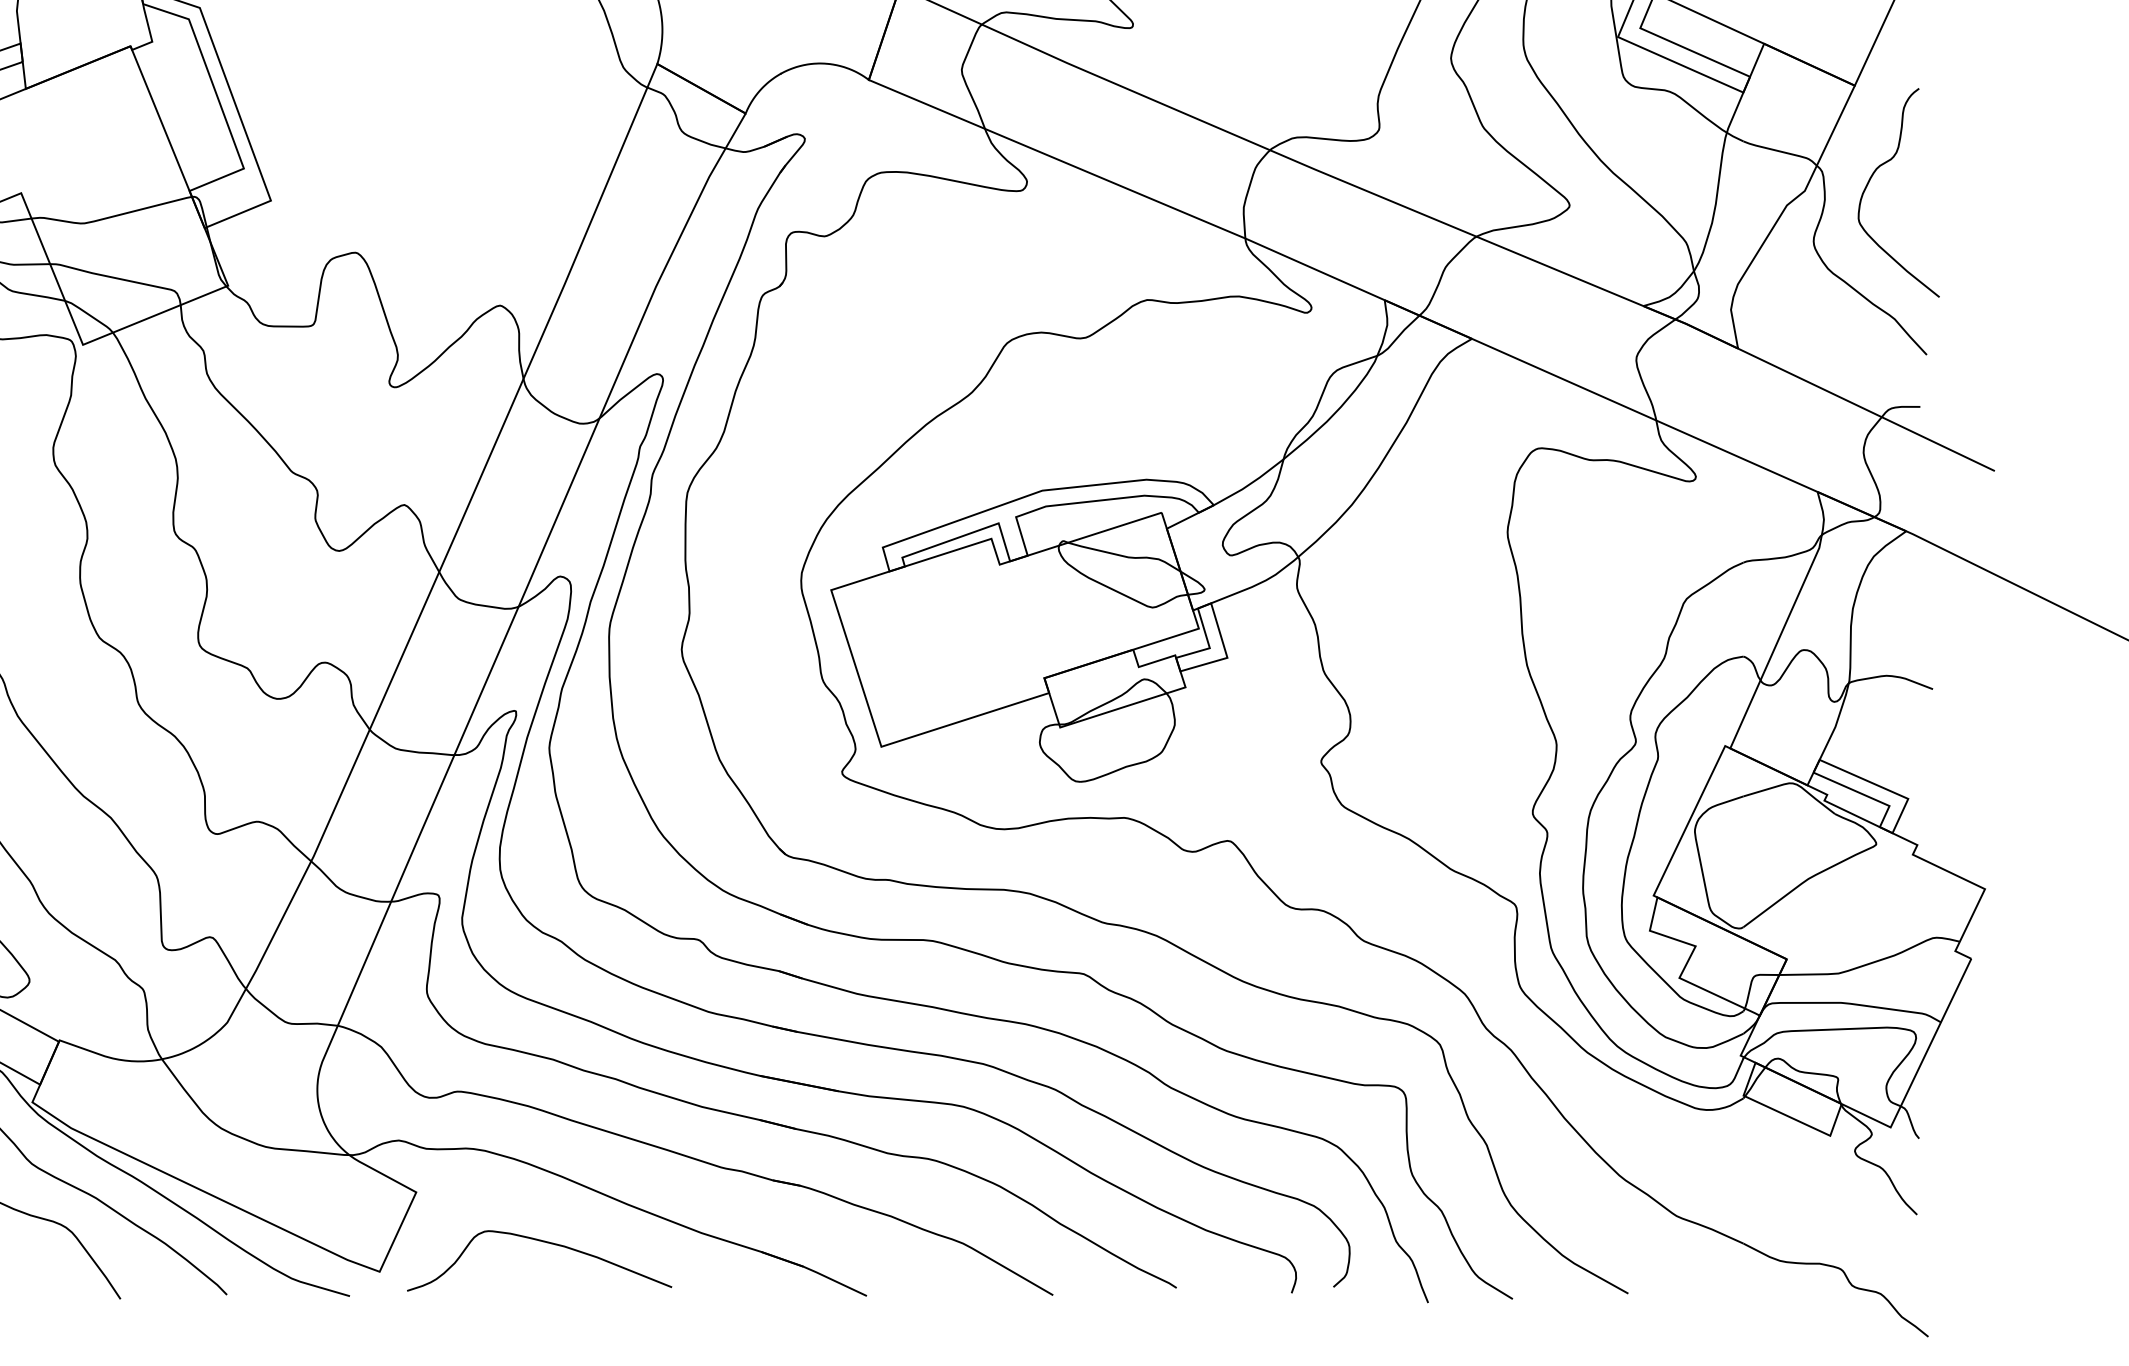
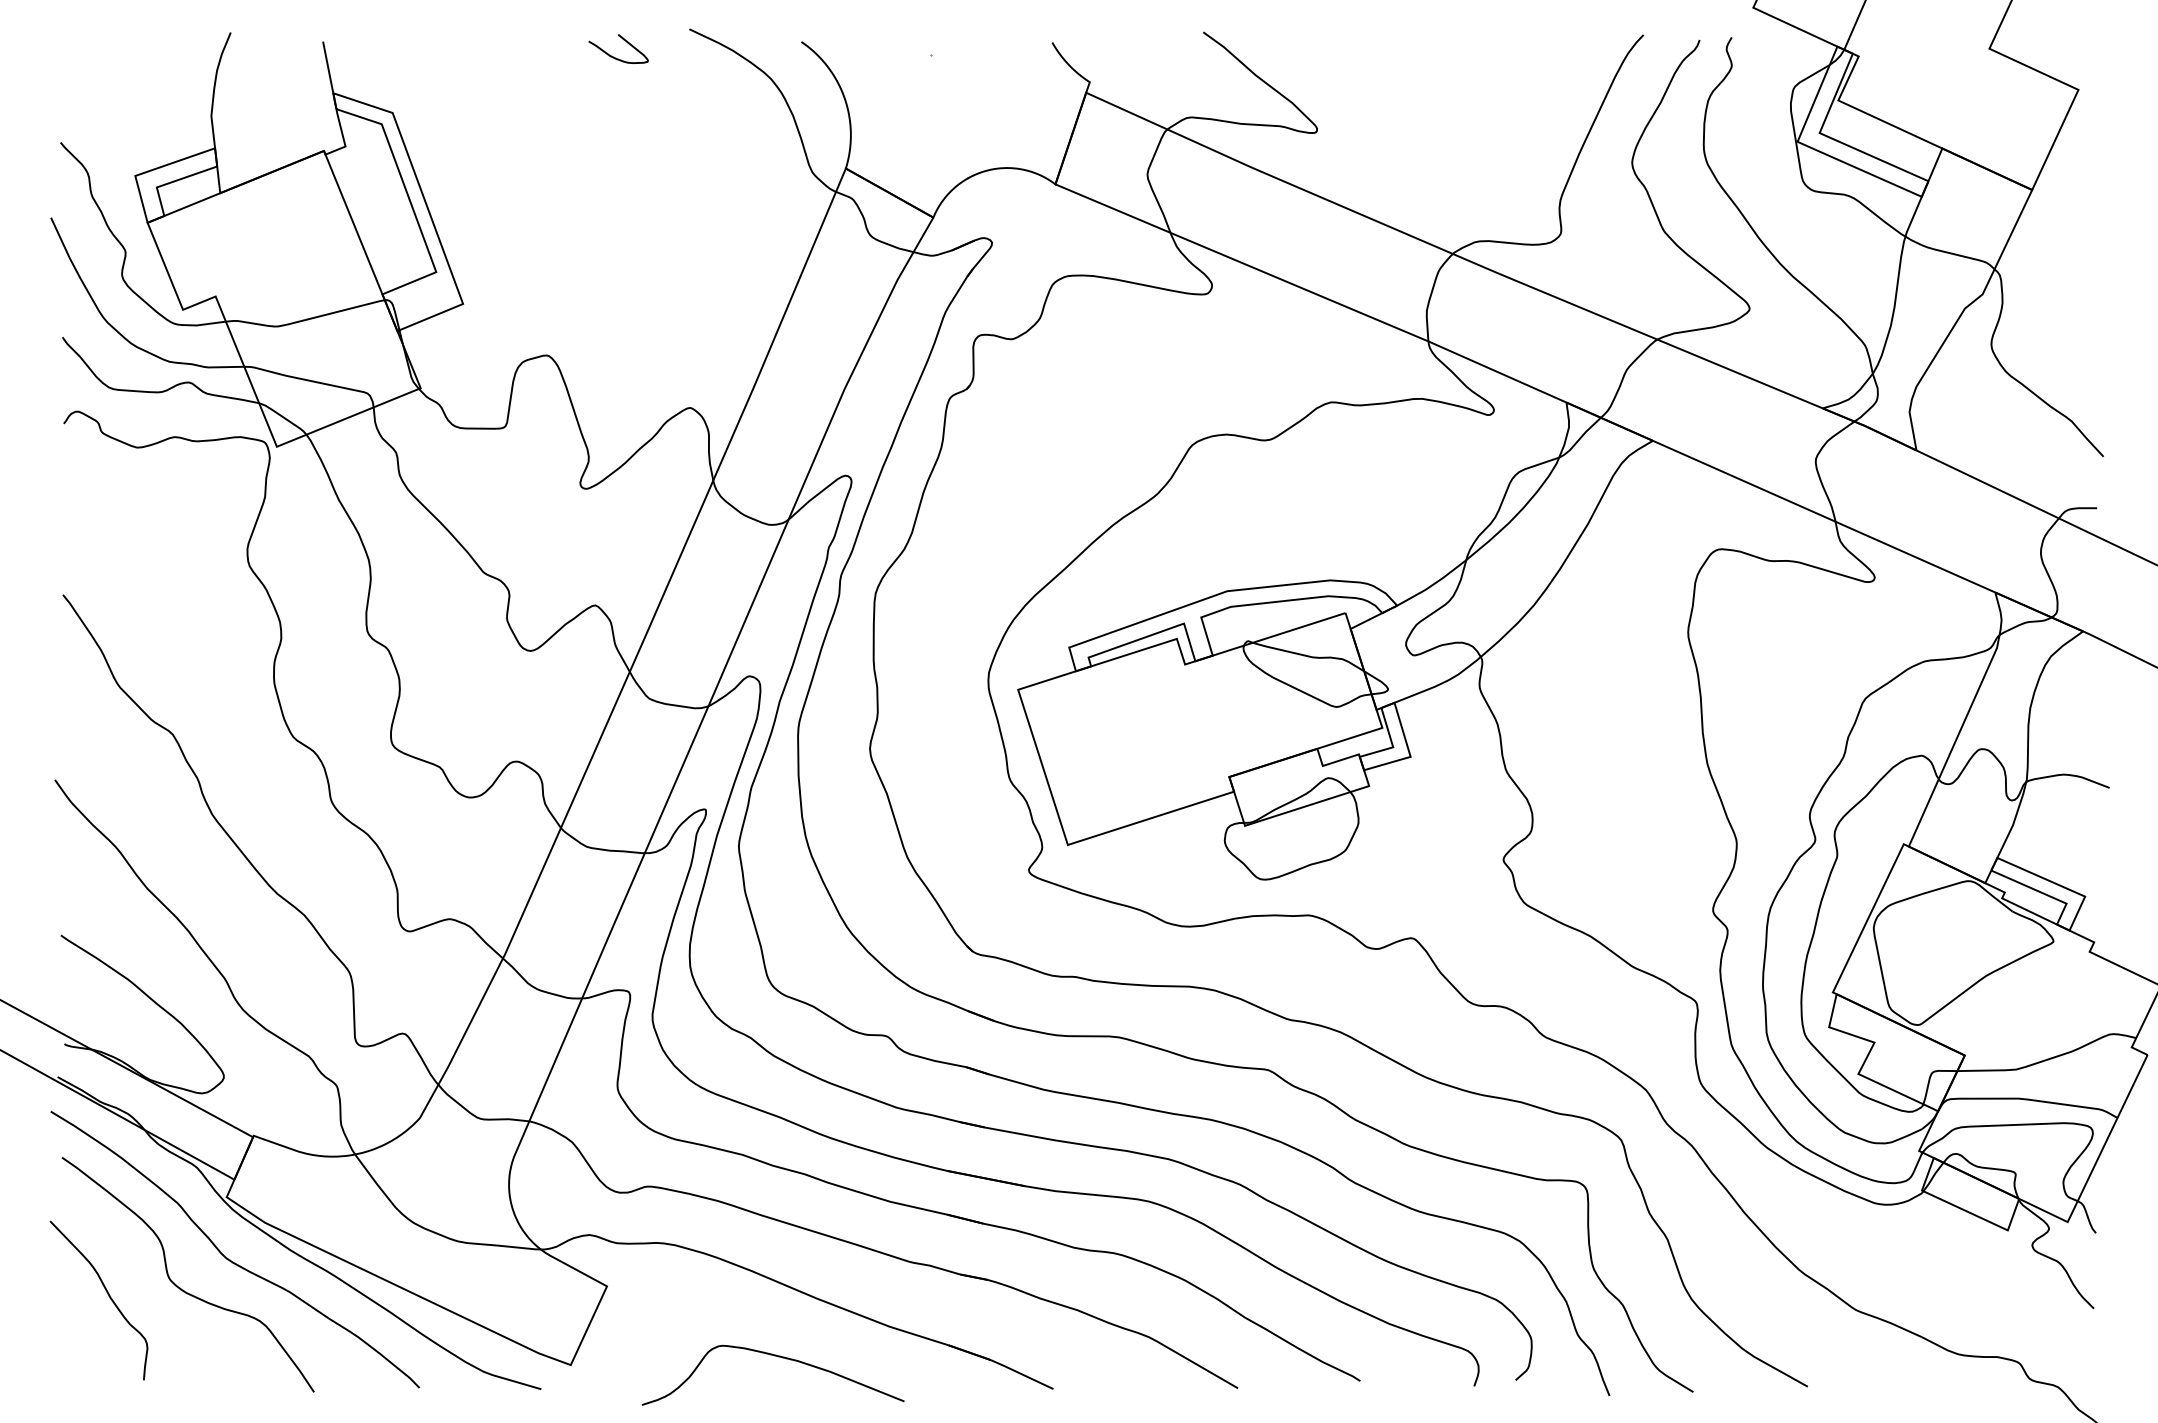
curve: (1873, 176) -> (2050, 279), removed
curve: (544, 1242) -> (778, 1357), moved

